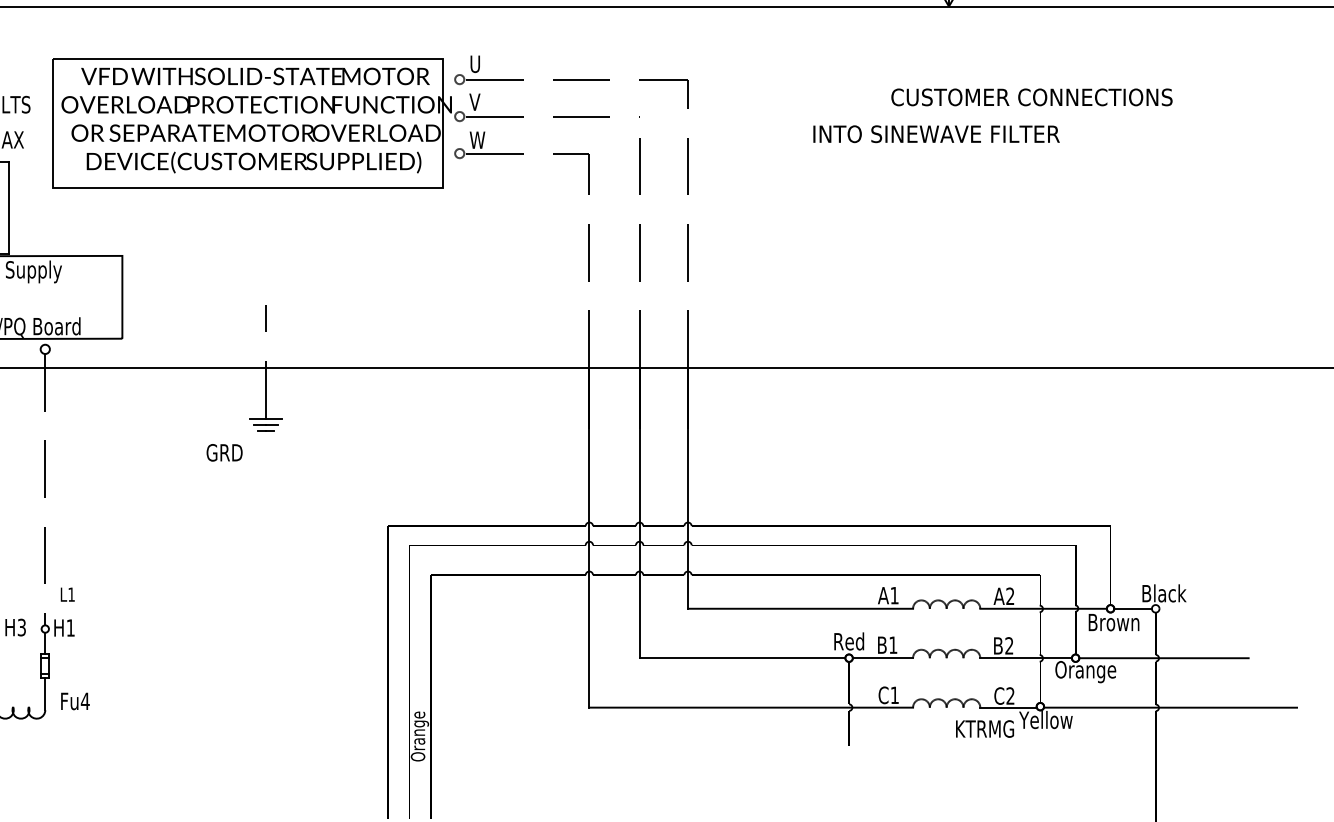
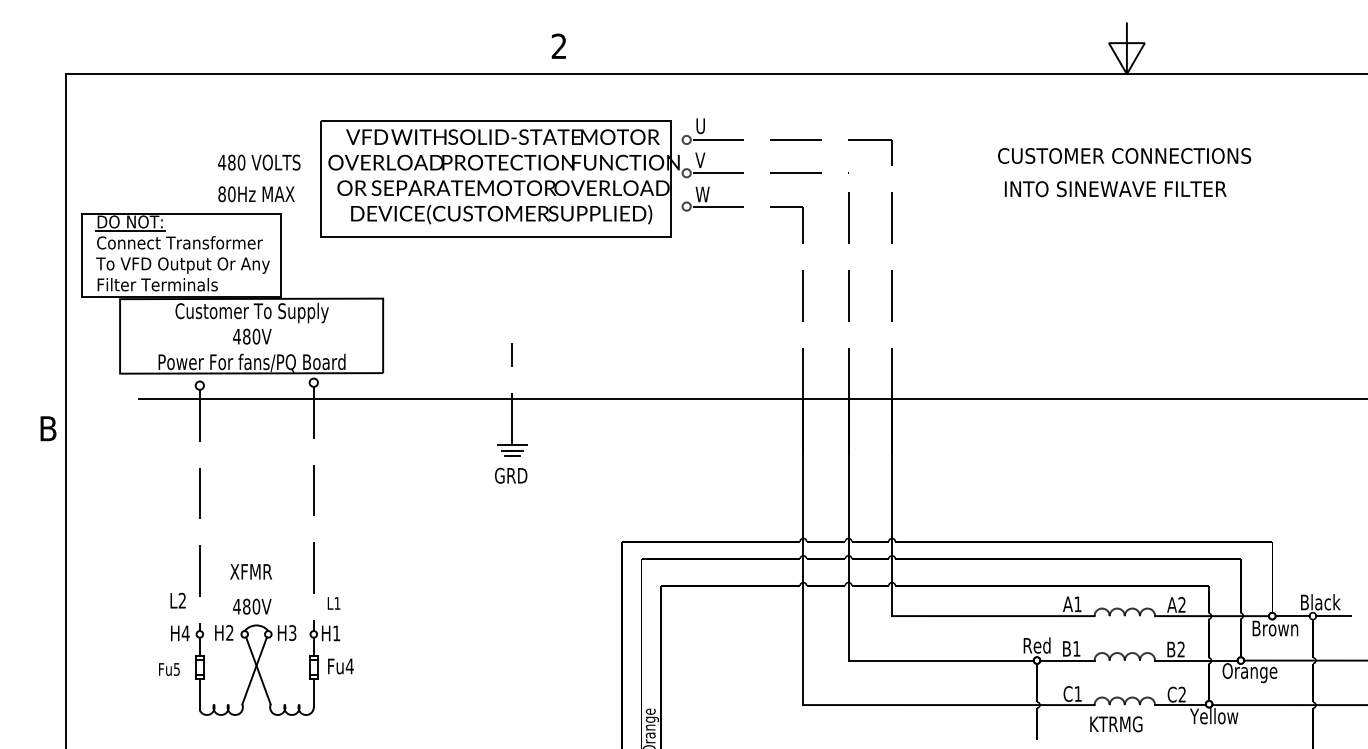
text: (1031, 96) -> (1124, 155), moved
text: (225, 452) -> (511, 475), moved
line: (1178, 609) -> (1333, 616), added
text: (74, 701) -> (340, 666), moved
text: (985, 729) -> (1116, 724), moved

